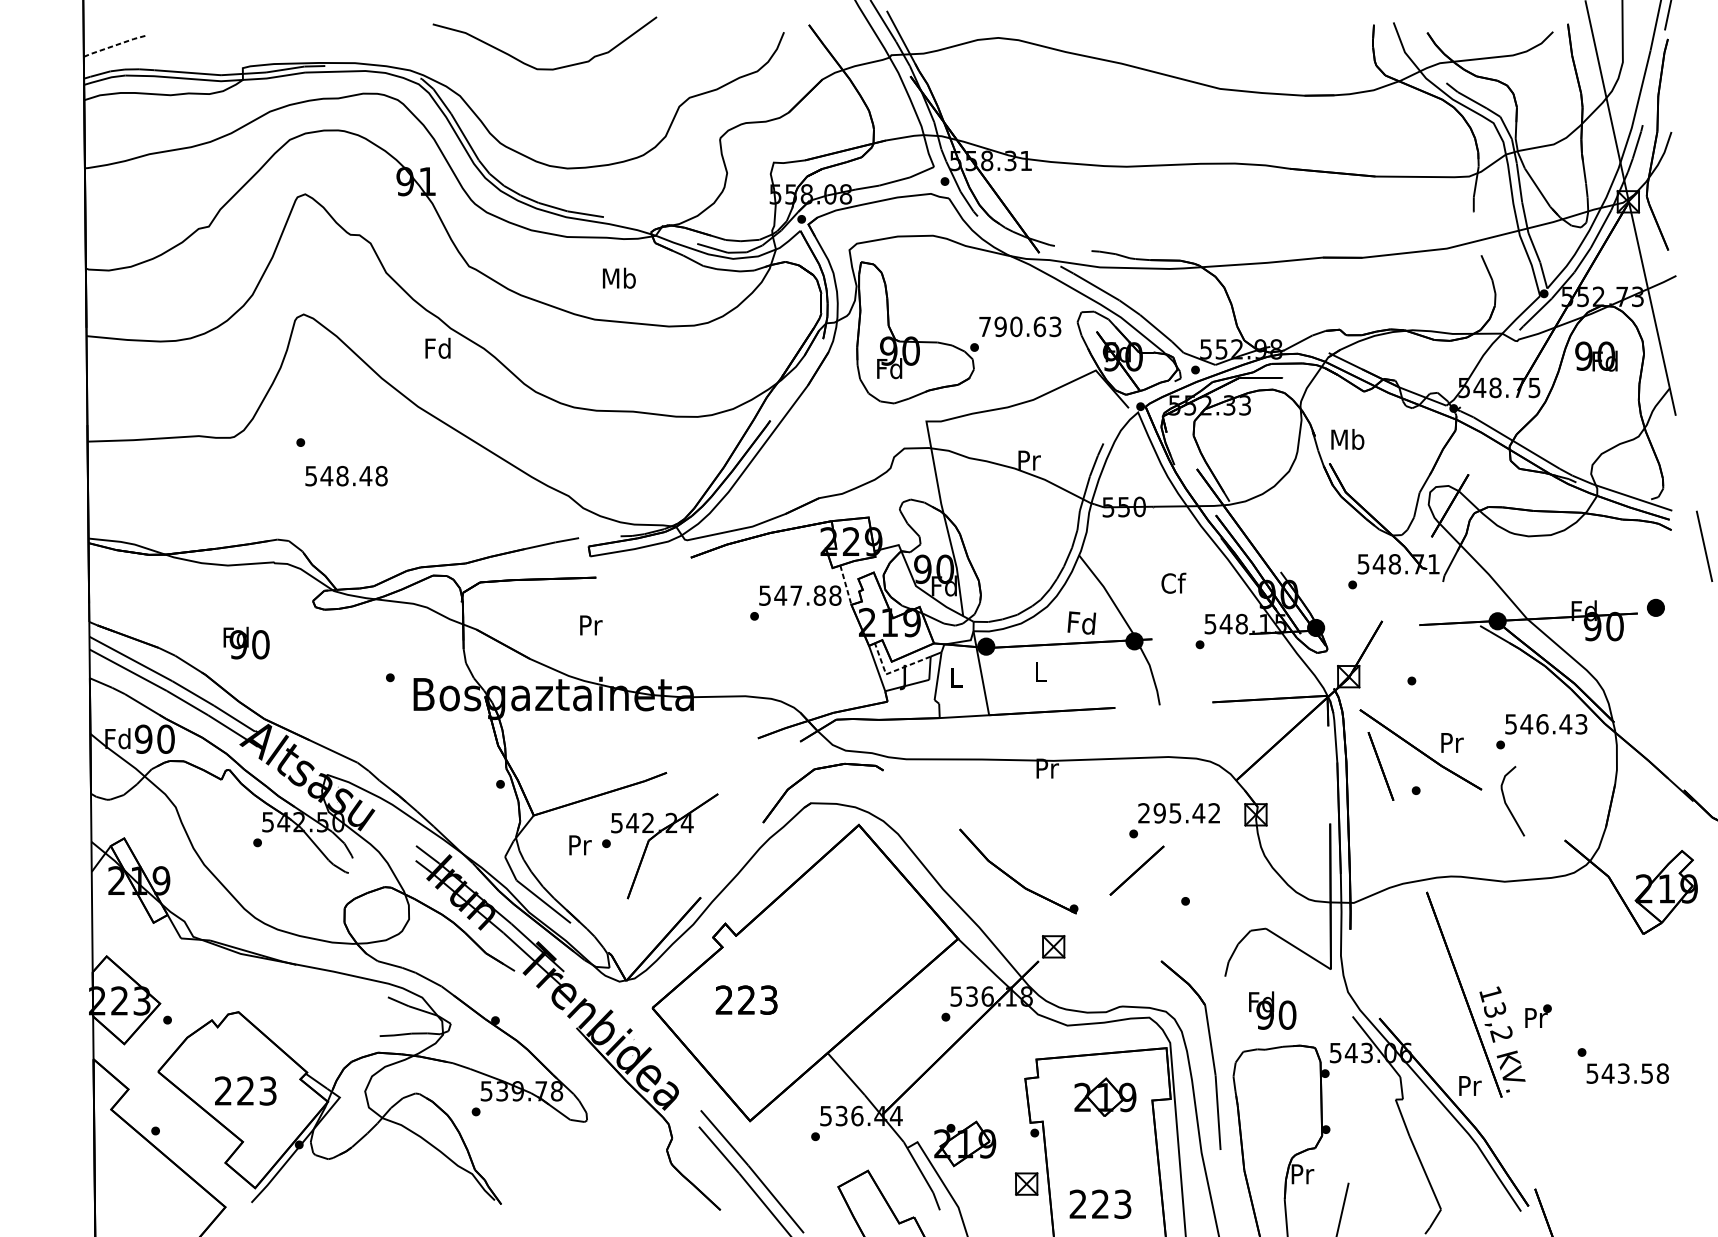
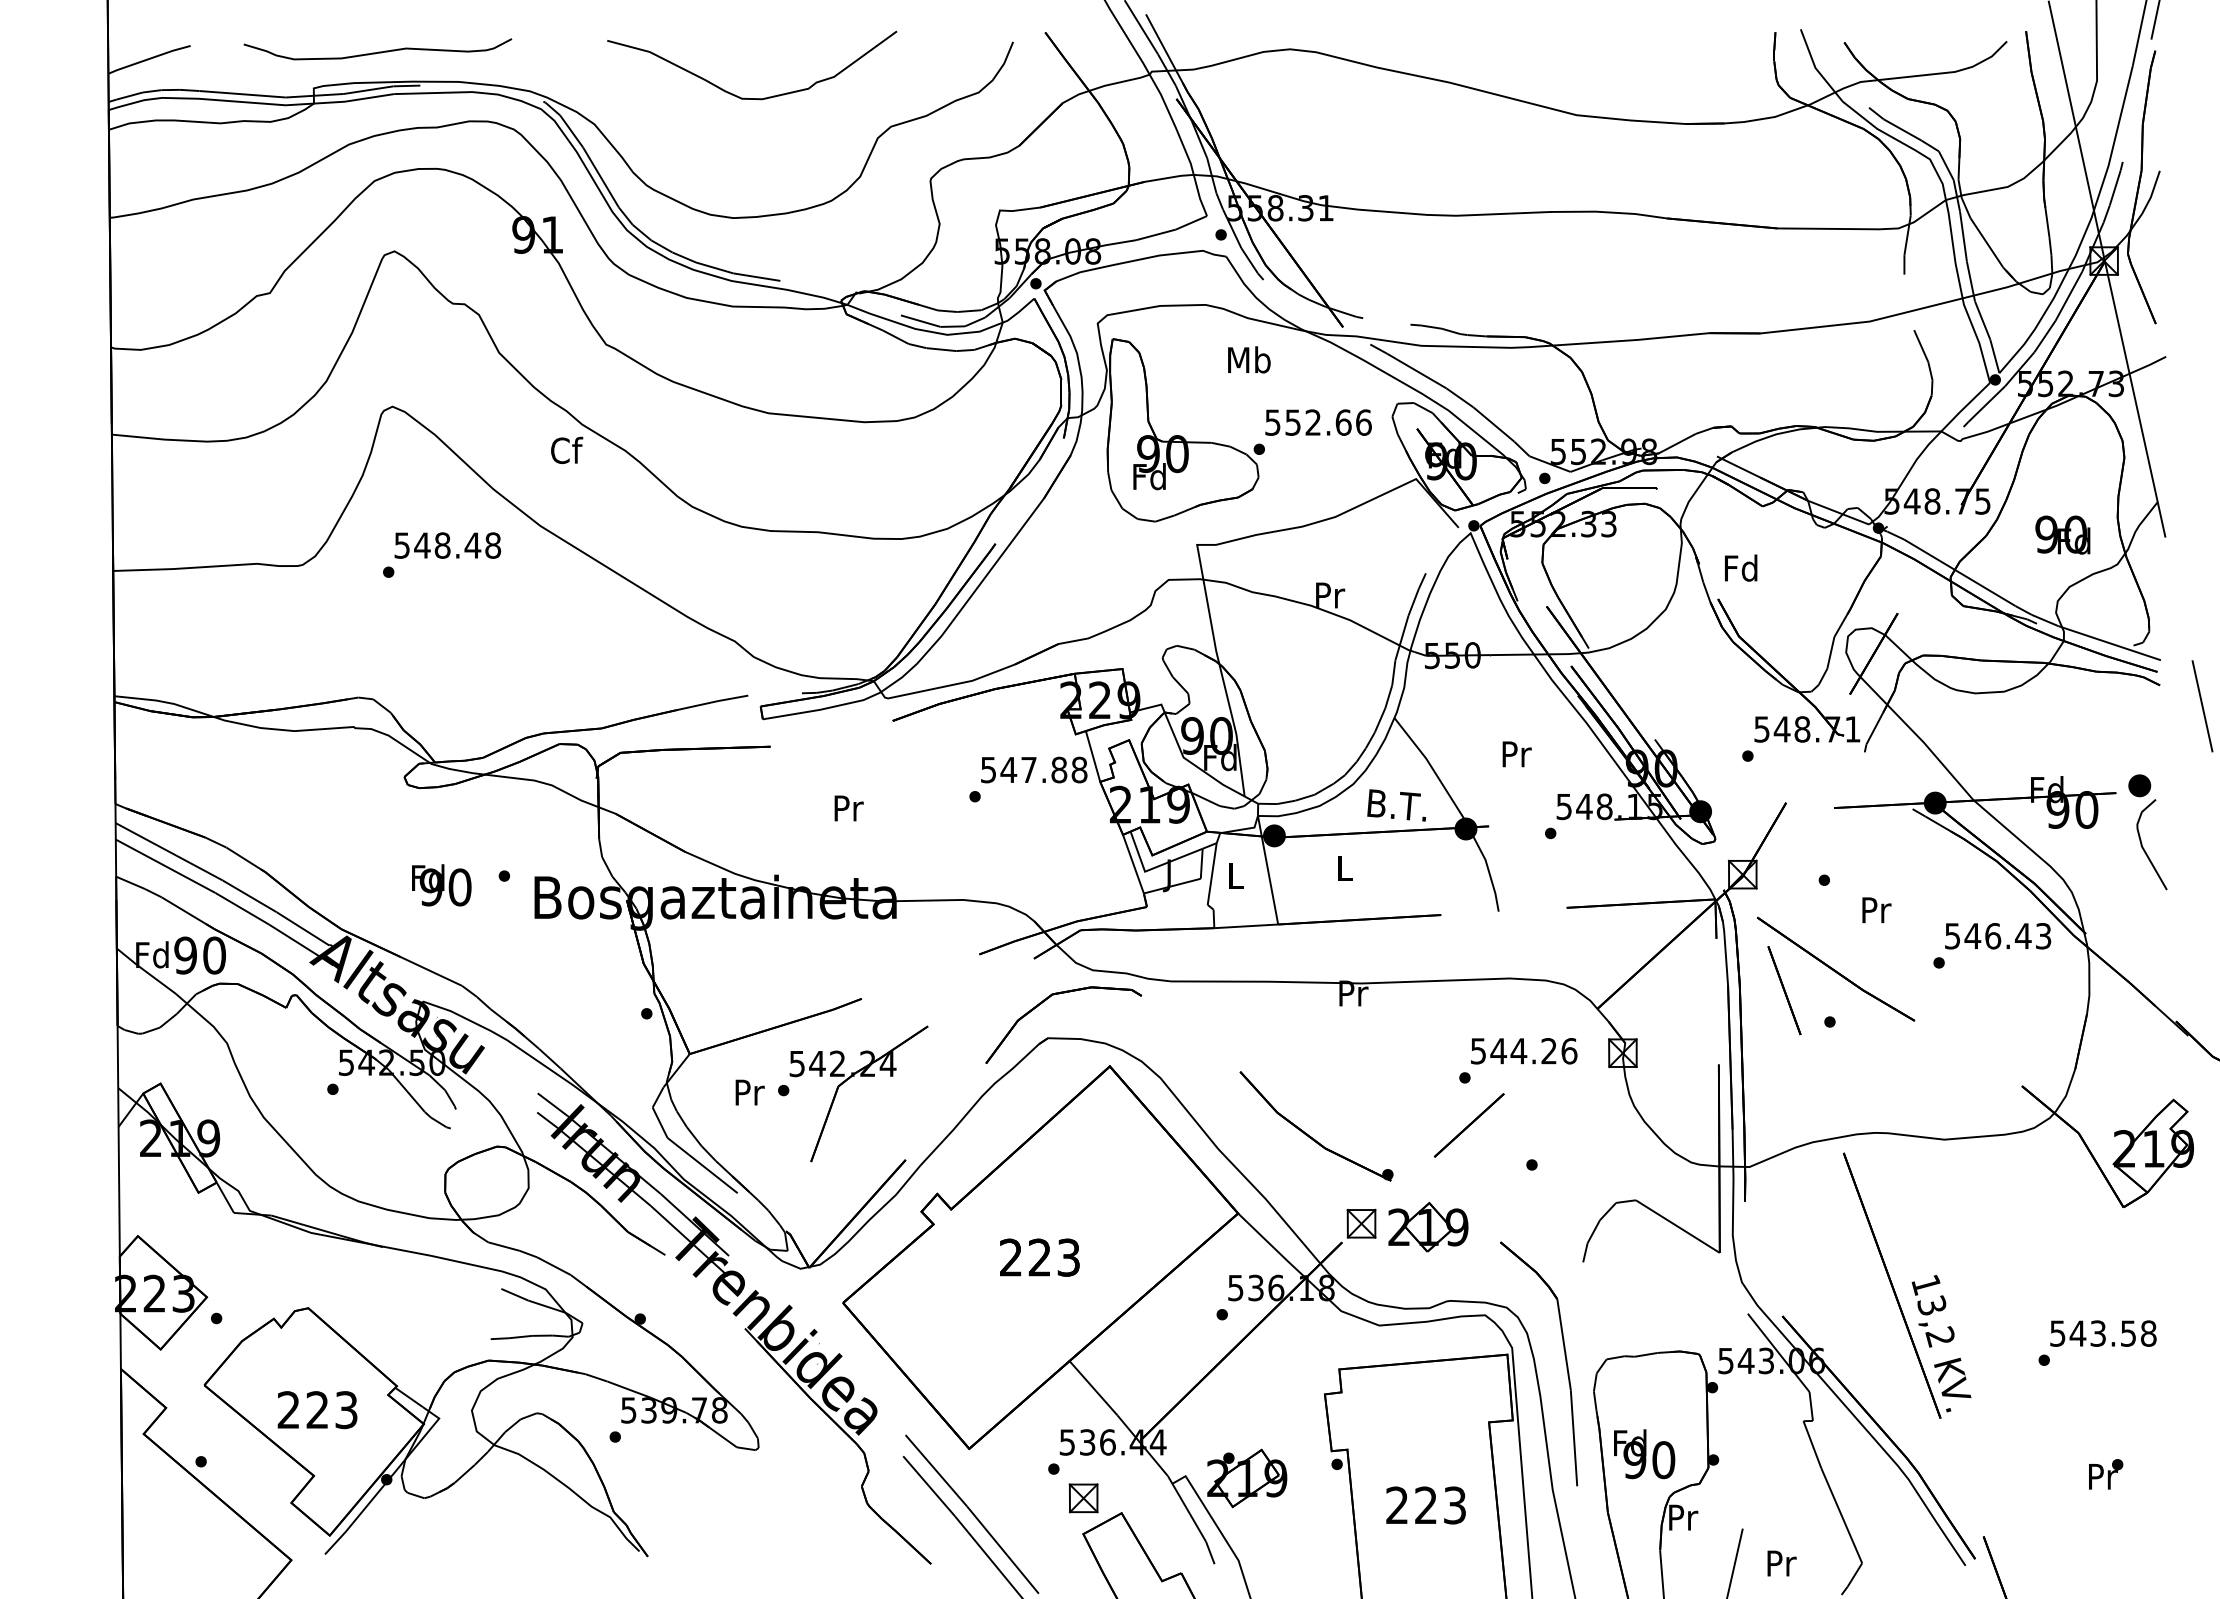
curve: (292, 39) -> (378, 51), added
line: (115, 45) -> (149, 58), dashed -> solid
curve: (538, 68) -> (744, 97), moved
text: (619, 277) -> (1249, 359), moved
text: (1020, 326) -> (1318, 422), 790.63 -> 552.66
text: (438, 348) -> (566, 450), Fd -> Cf
text: (1596, 356) -> (2062, 534), moved
text: (1347, 438) -> (1741, 567), Mb -> Fd
text: (346, 476) -> (447, 545), moved
text: (1173, 582) -> (1516, 753), Cf -> Pr
line: (846, 585) -> (1093, 756), dashed -> solid
text: (1080, 623) -> (1396, 805), Fd -> B.T.
text: (590, 625) -> (848, 808), moved
text: (246, 643) -> (441, 885), moved
line: (892, 671) -> (1153, 868), dashed -> solid
text: (1452, 743) -> (1876, 910), moved
curve: (1507, 804) -> (2144, 848), moved
text: (1179, 813) -> (1523, 1051), 295.42 -> 544.26
text: (746, 1000) -> (1039, 1257), moved
text: (1272, 1010) -> (1644, 1454), moved
text: (1538, 1016) -> (2106, 1474), moved
text: (1627, 1073) -> (2103, 1333), moved
text: (1469, 1085) -> (1781, 1563), moved
part: (1105, 1096) -> (1428, 1226), moved
part: (1026, 1184) -> (1083, 1498), moved
text: (1100, 1204) -> (1425, 1505), moved

